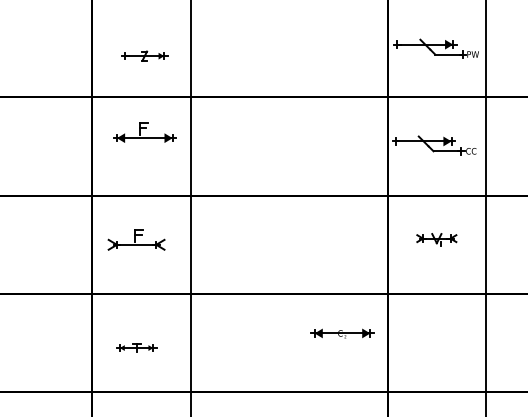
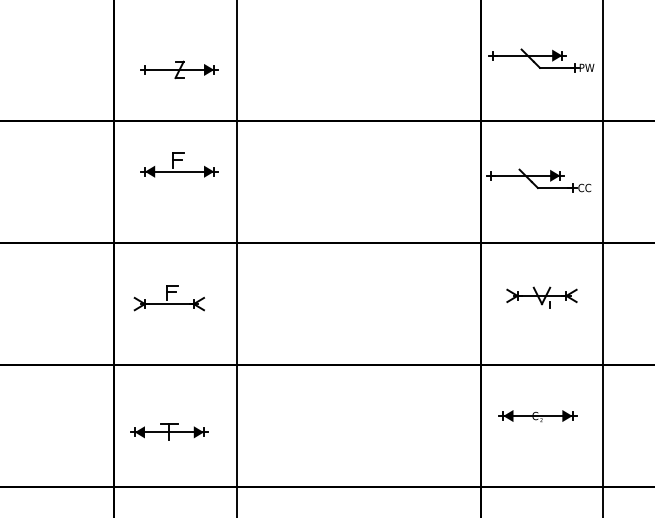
part: (144, 55) -> (179, 69), size x1.43
part: (436, 239) -> (541, 297), size x1.43
part: (342, 333) -> (537, 416), moved
part: (136, 347) -> (169, 431), size x1.67

